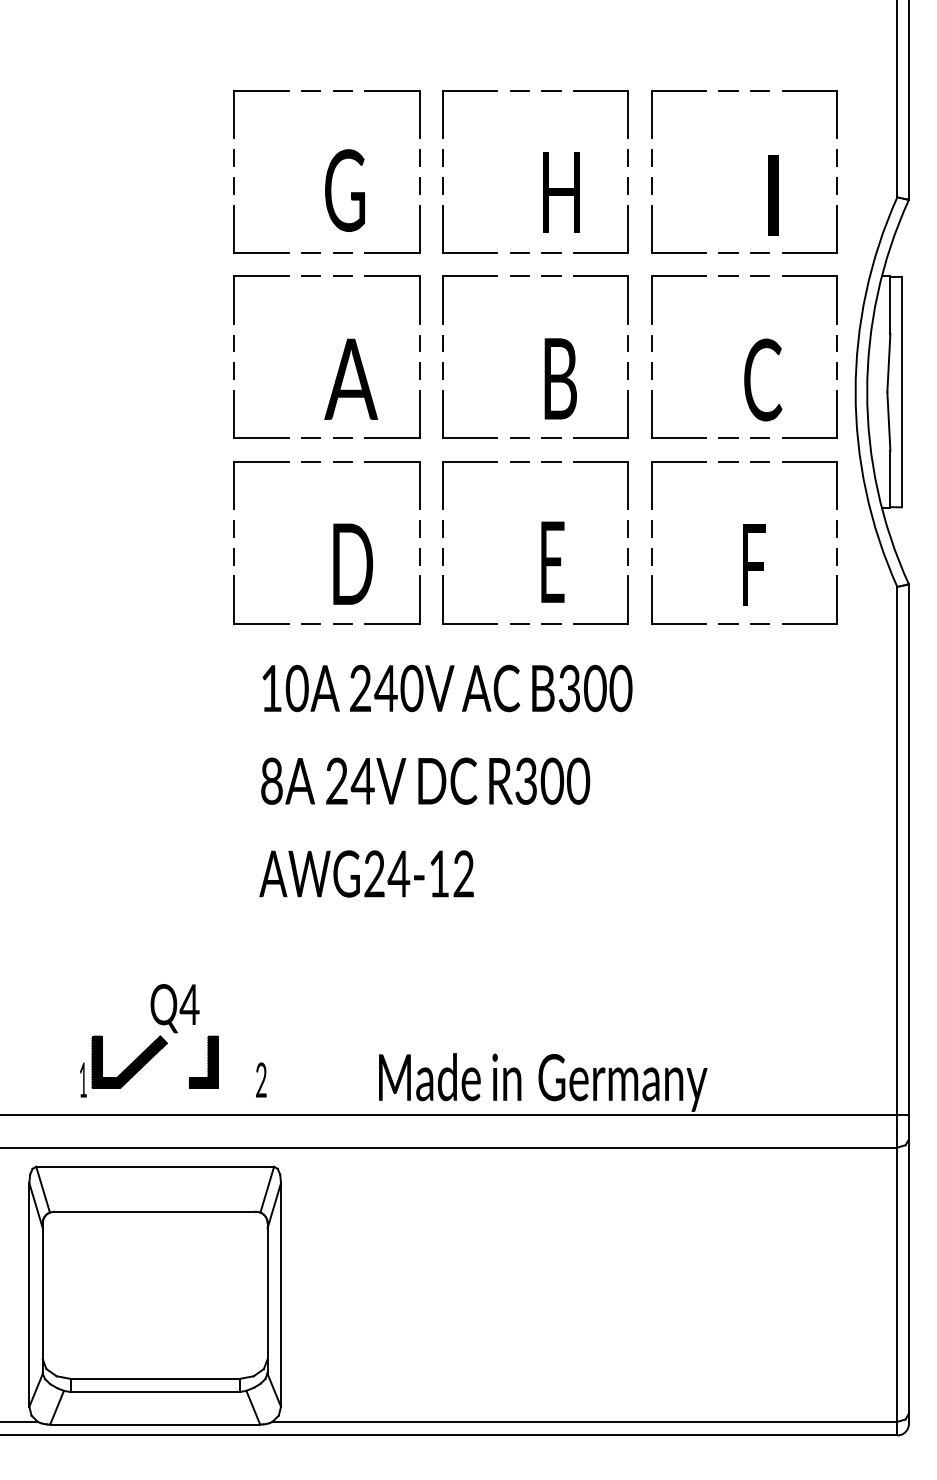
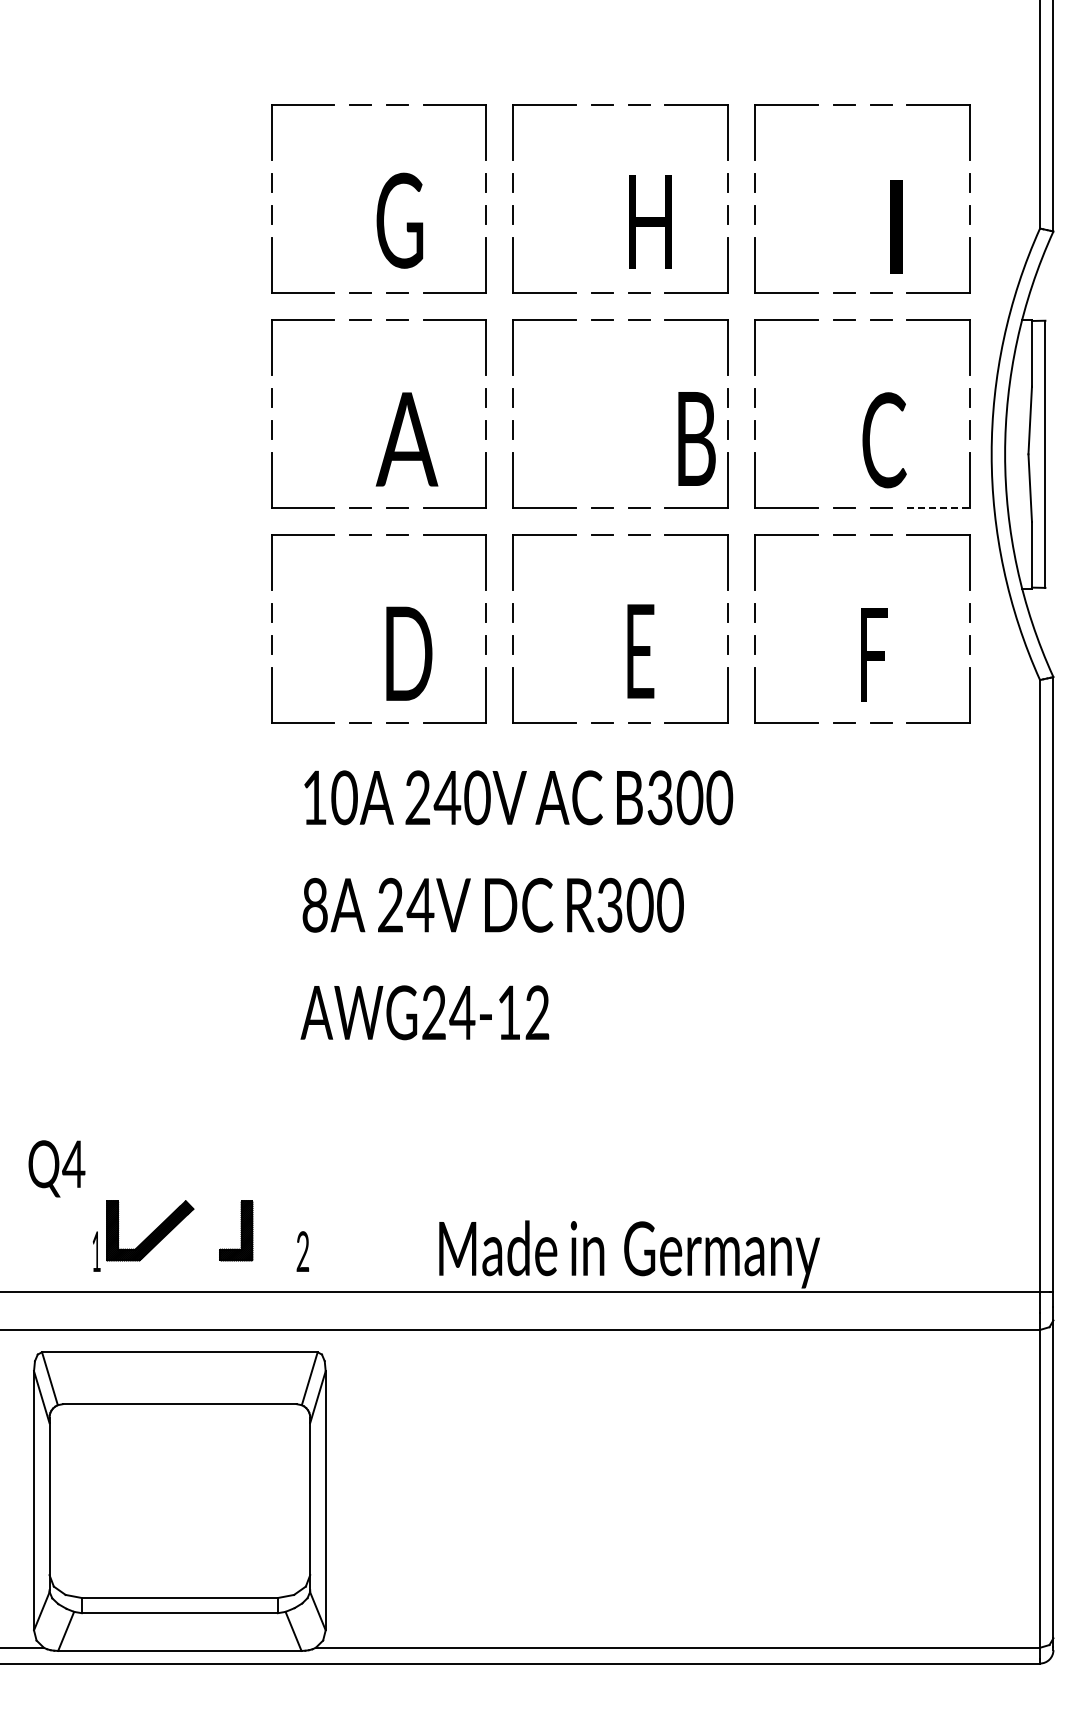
text: (560, 378) -> (696, 438), moved
line: (810, 438) -> (939, 508), solid -> dashed
text: (174, 1008) -> (56, 1168), moved

